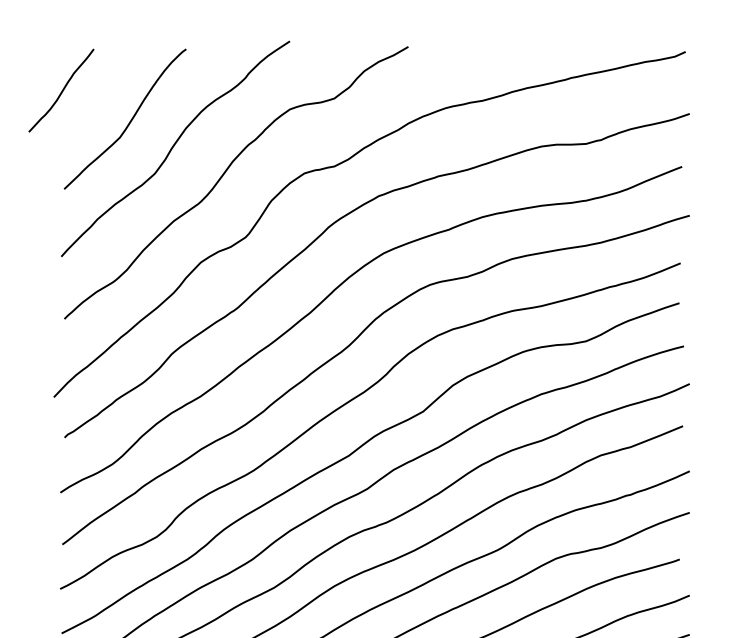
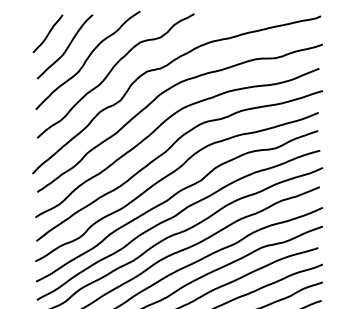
curve: (60, 89) -> (47, 33), moved

